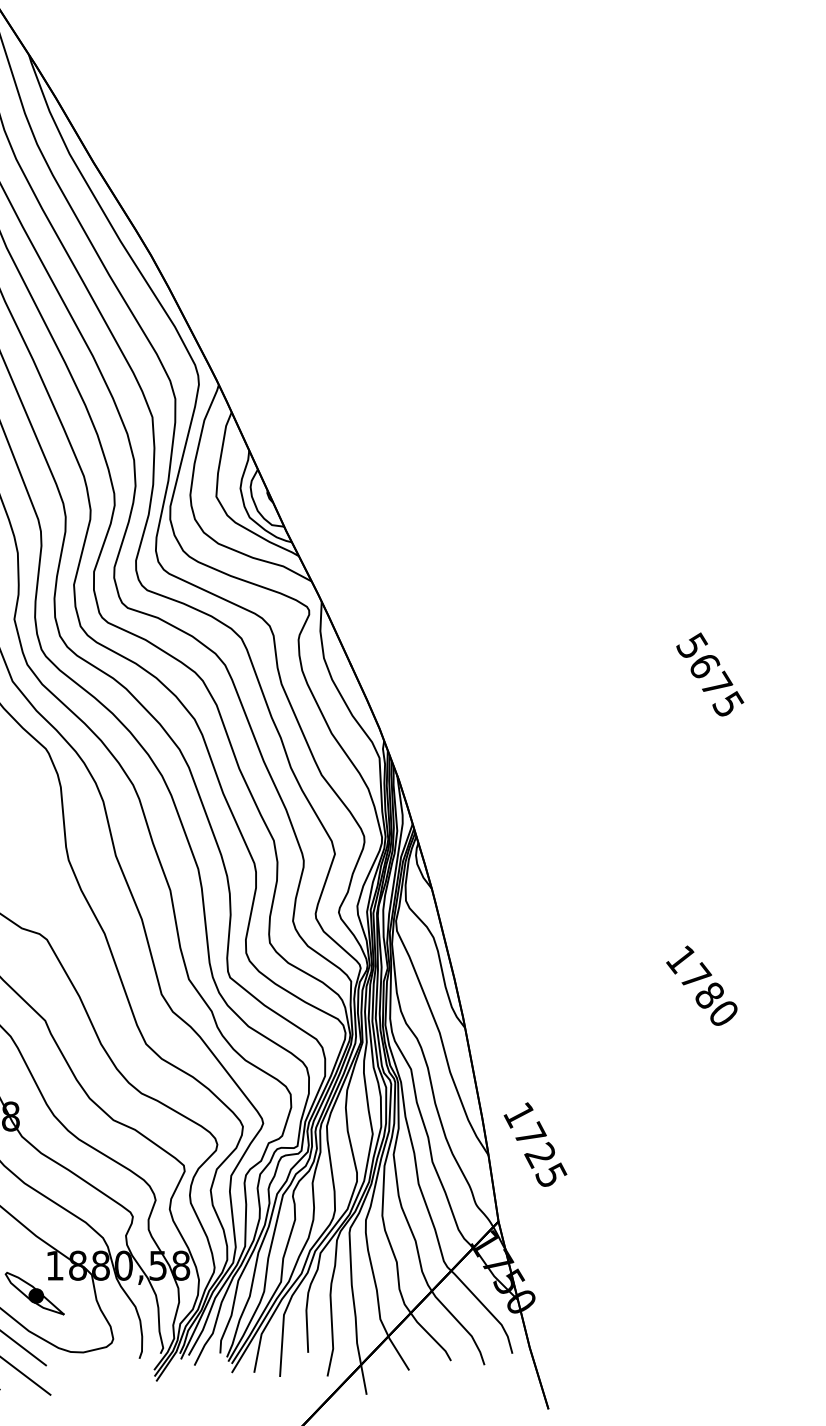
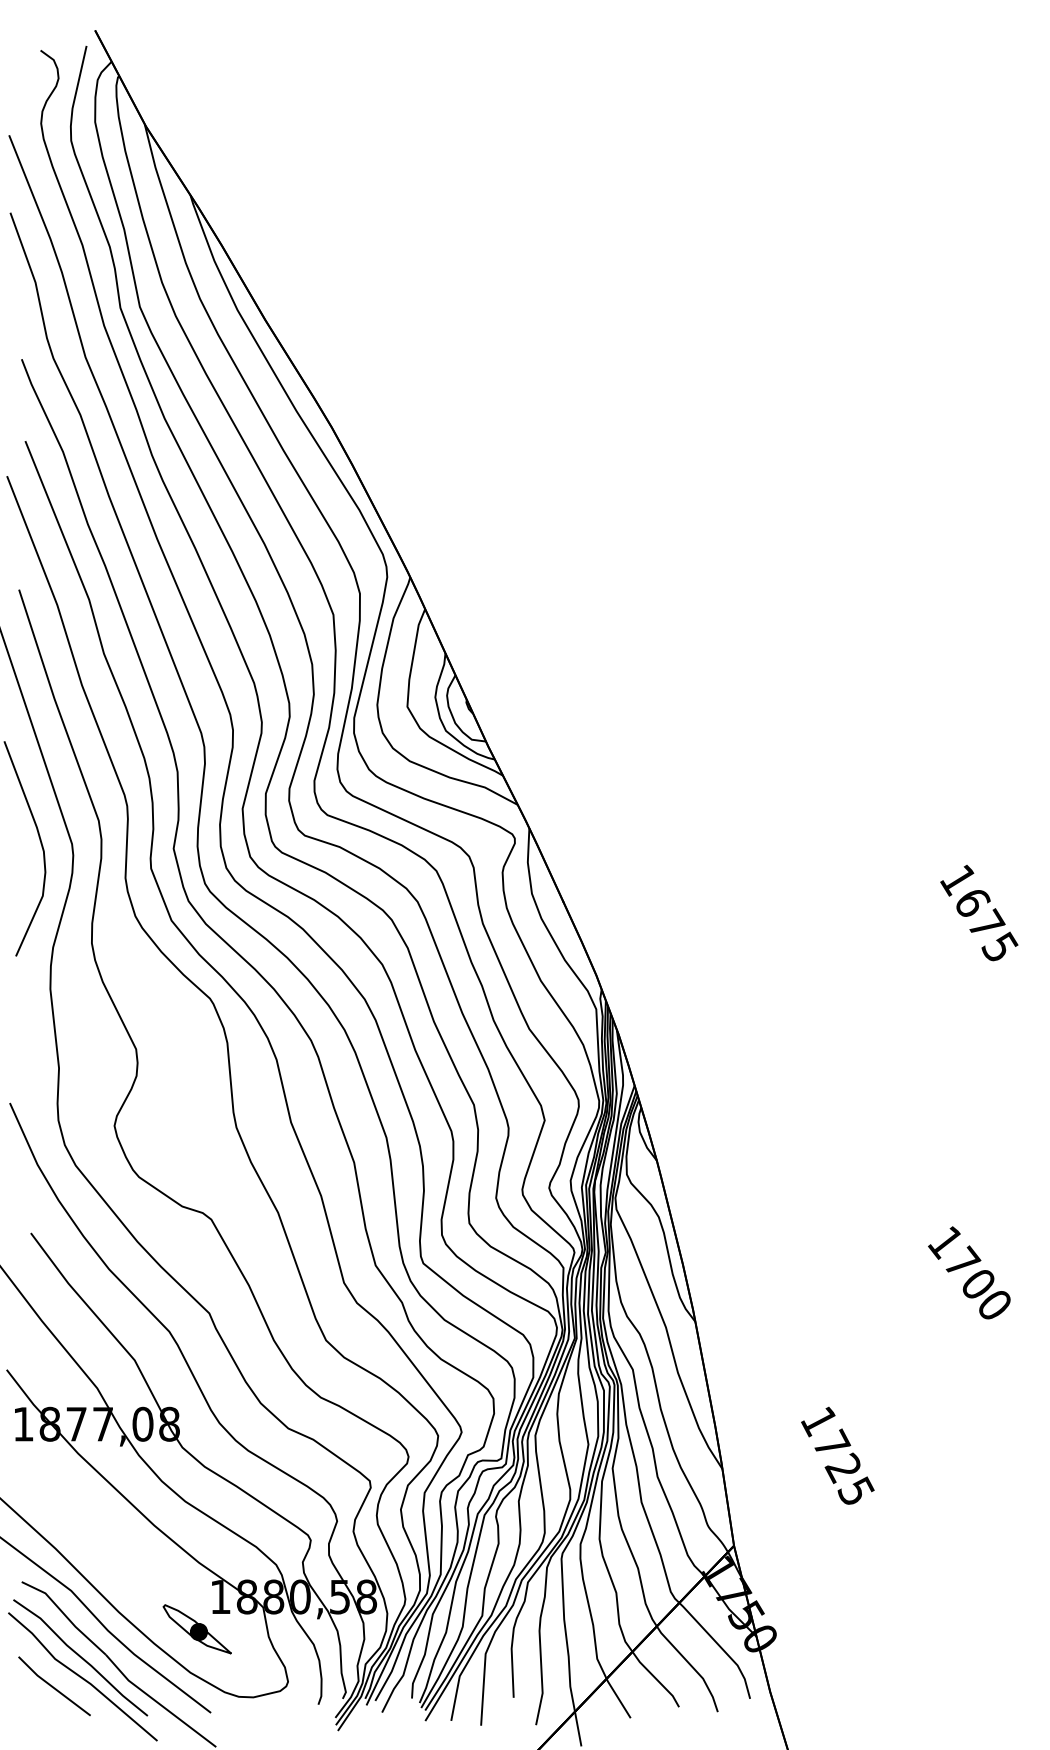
text: (691, 645) -> (957, 879), 5675 -> 1675
text: (709, 995) -> (978, 1284), 1780 -> 1700
text: (535, 1144) -> (837, 1455), moved

